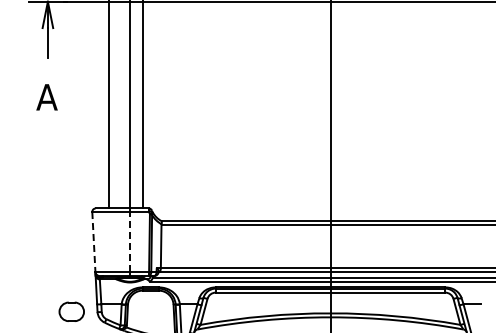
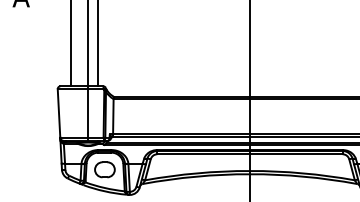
line: (93, 242) -> (58, 113), dashed -> solid
line: (130, 242) -> (88, 113), dashed -> solid
part: (71, 311) -> (104, 169), moved

